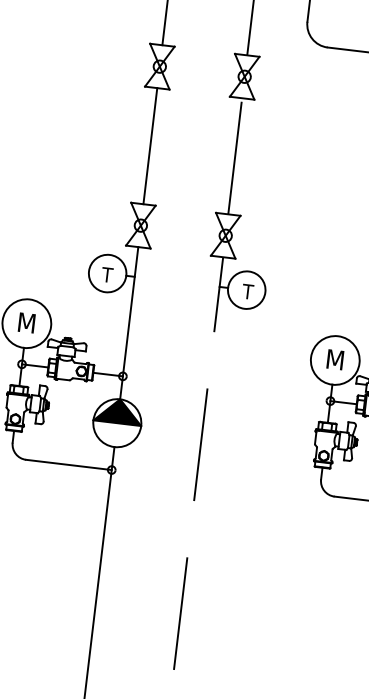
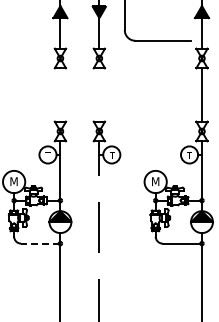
line: (150, 145) -> (60, 94), removed
line: (235, 155) -> (99, 94), removed
line: (68, 464) -> (40, 243), solid -> dashed

